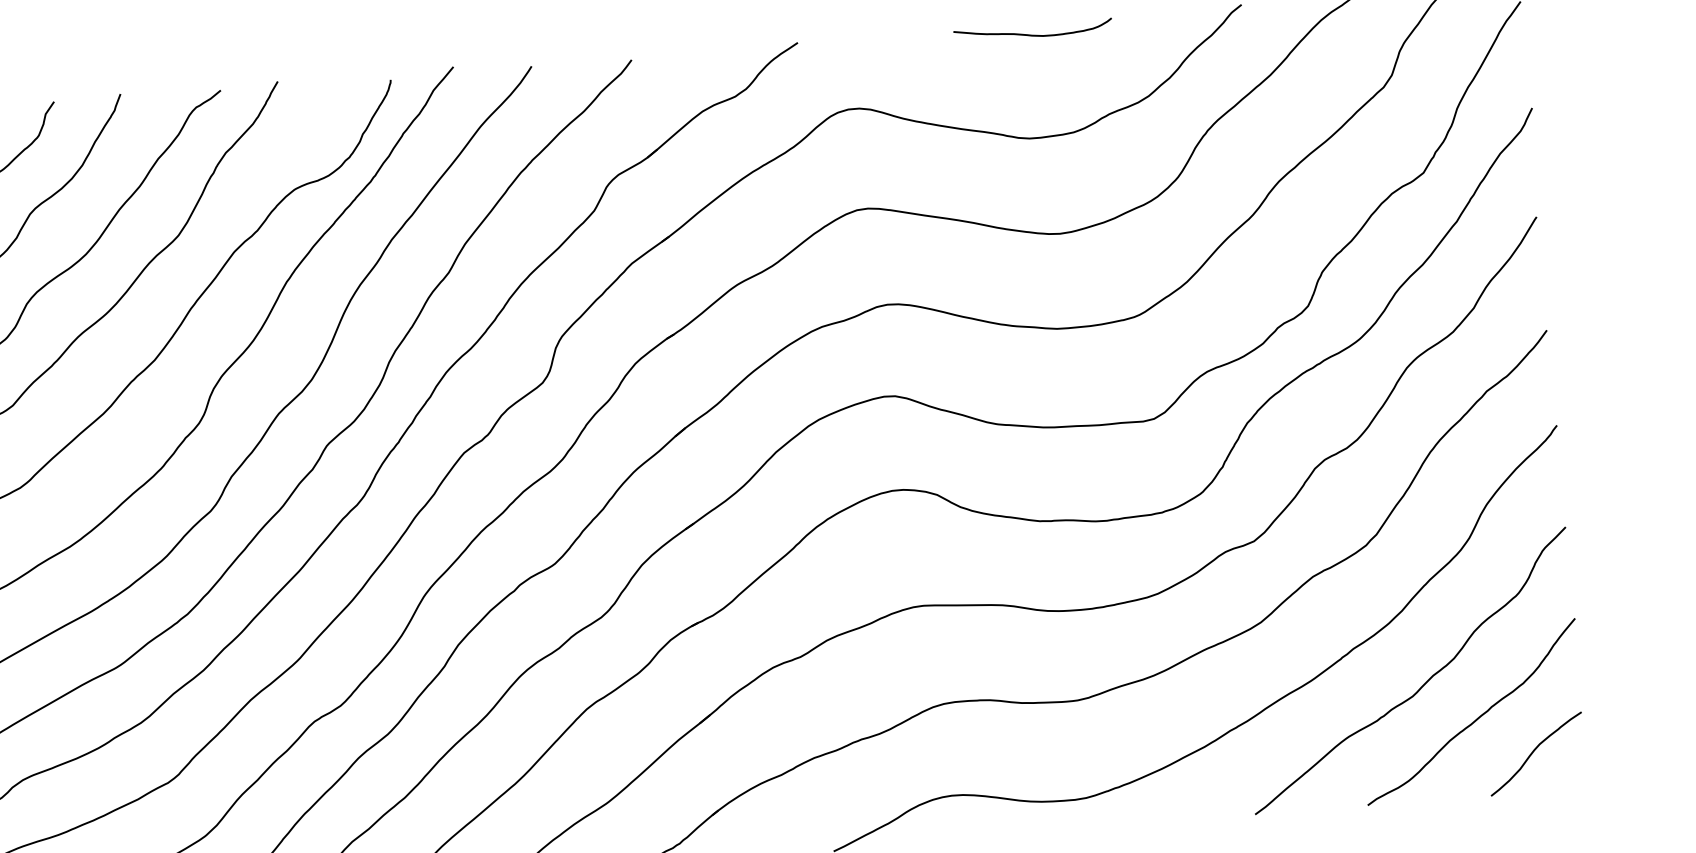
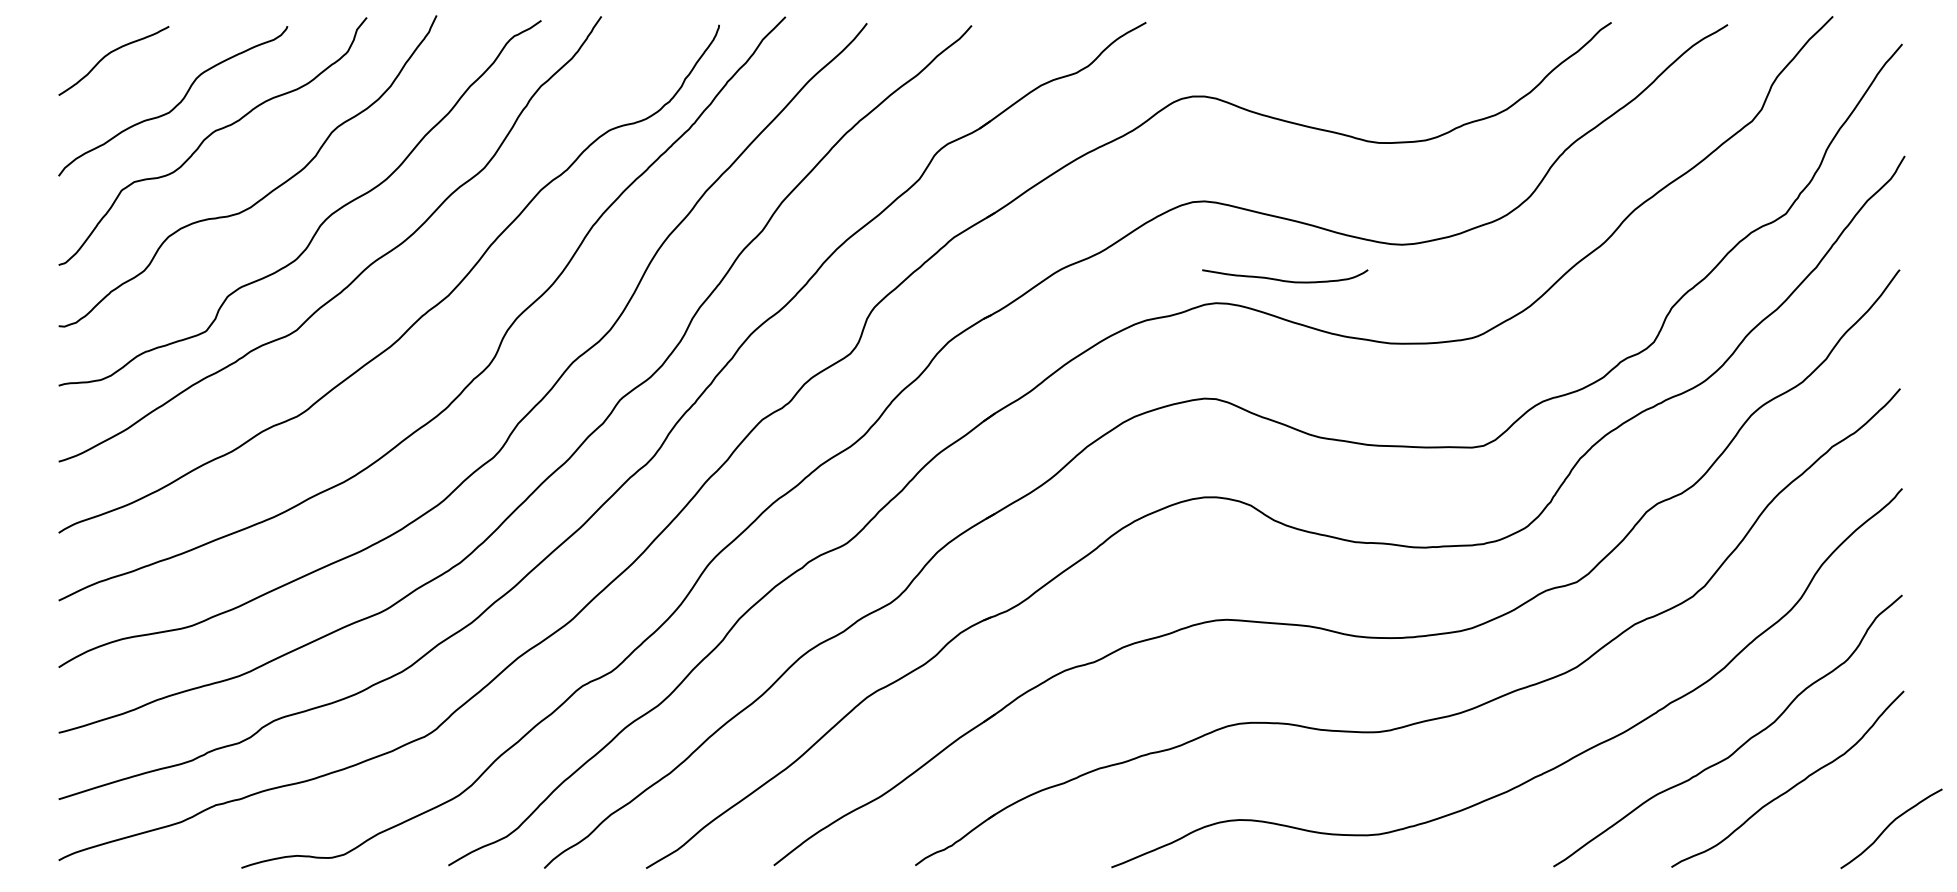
curve: (1033, 34) -> (1285, 280), moved
curve: (1534, 752) -> (1889, 826), moved

